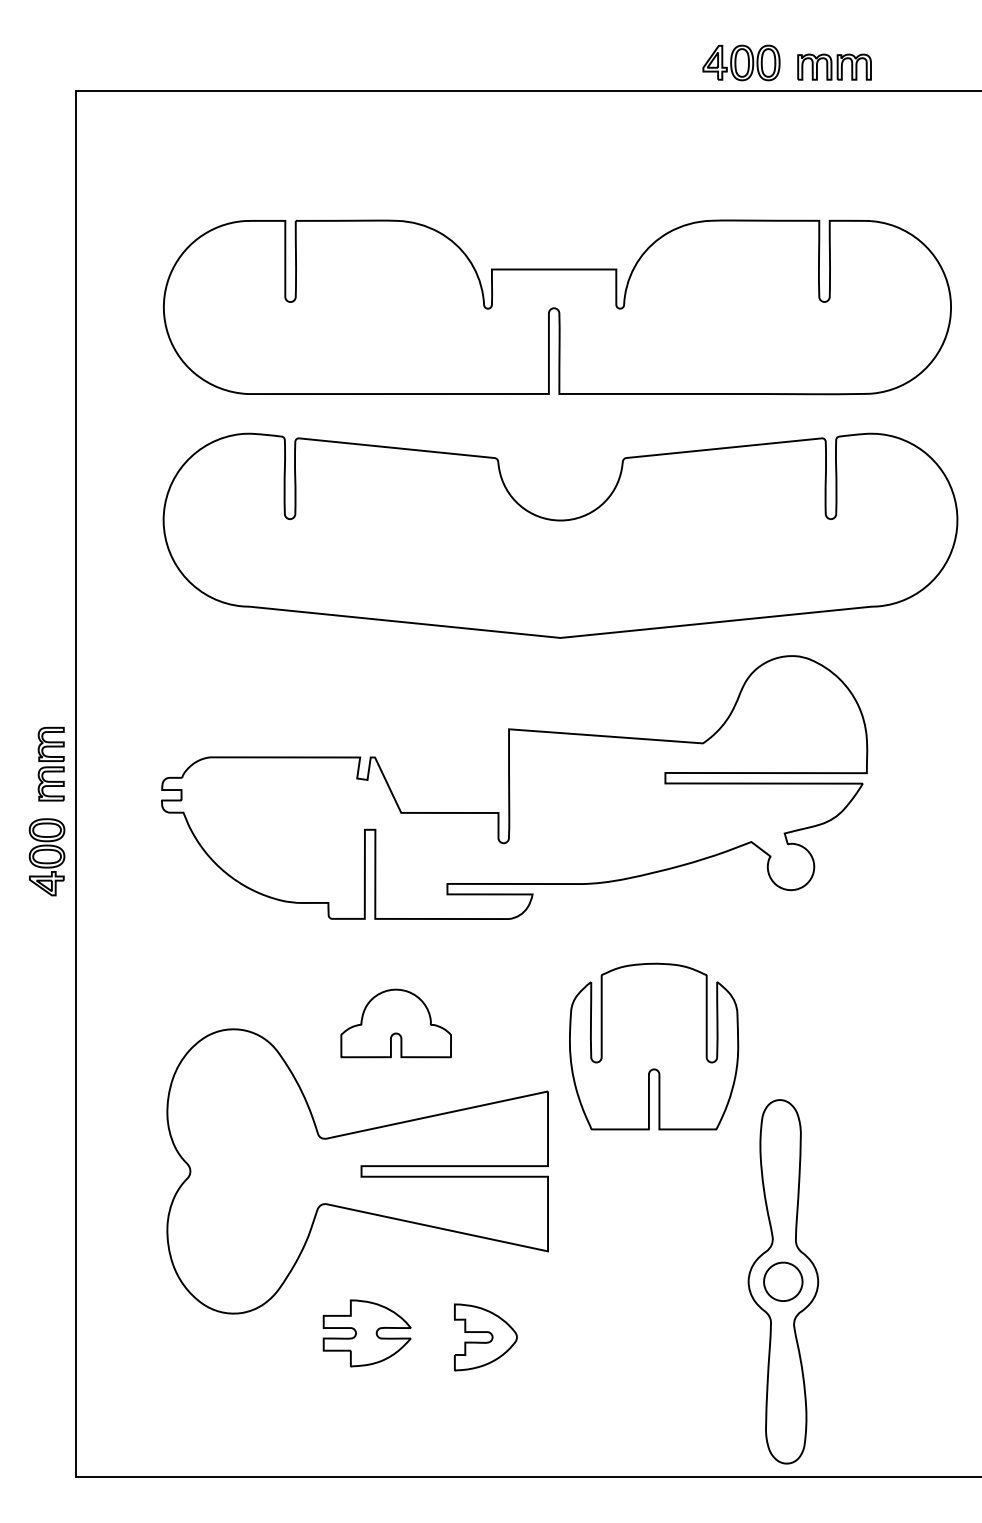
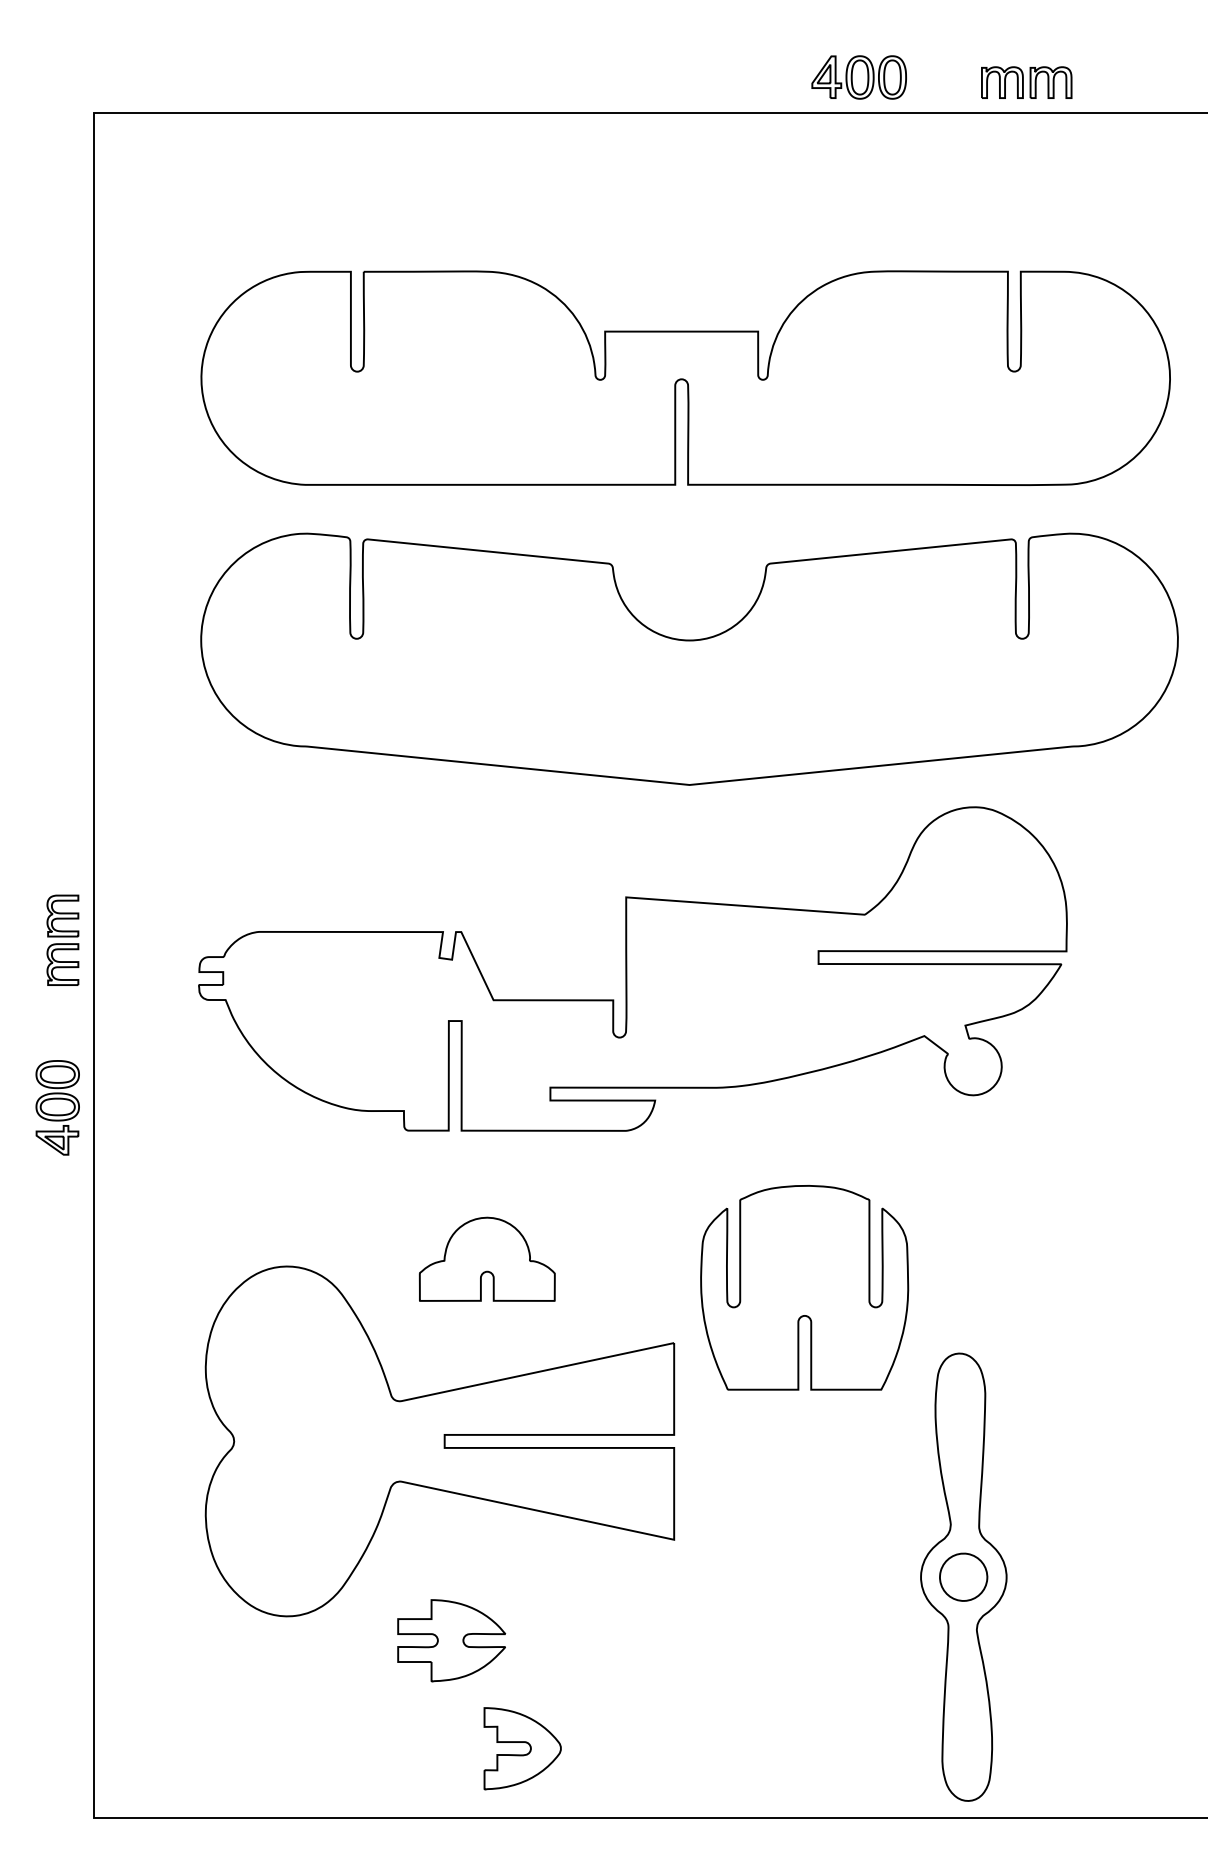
part: (740, 62) -> (858, 77), moved
part: (46, 856) -> (57, 1107), moved
part: (485, 1337) -> (522, 1748), moved

